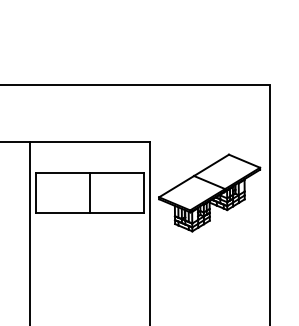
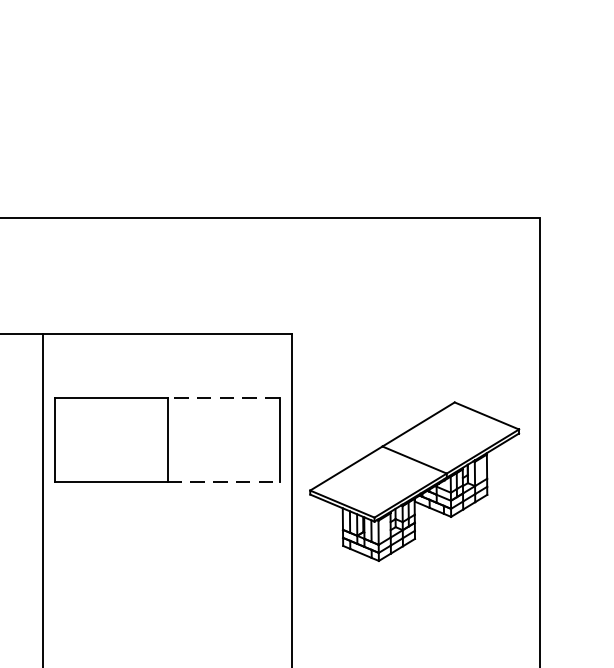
line: (116, 172) -> (221, 397), solid -> dashed
part: (209, 192) -> (414, 480), moved
line: (117, 213) -> (224, 482), solid -> dashed

